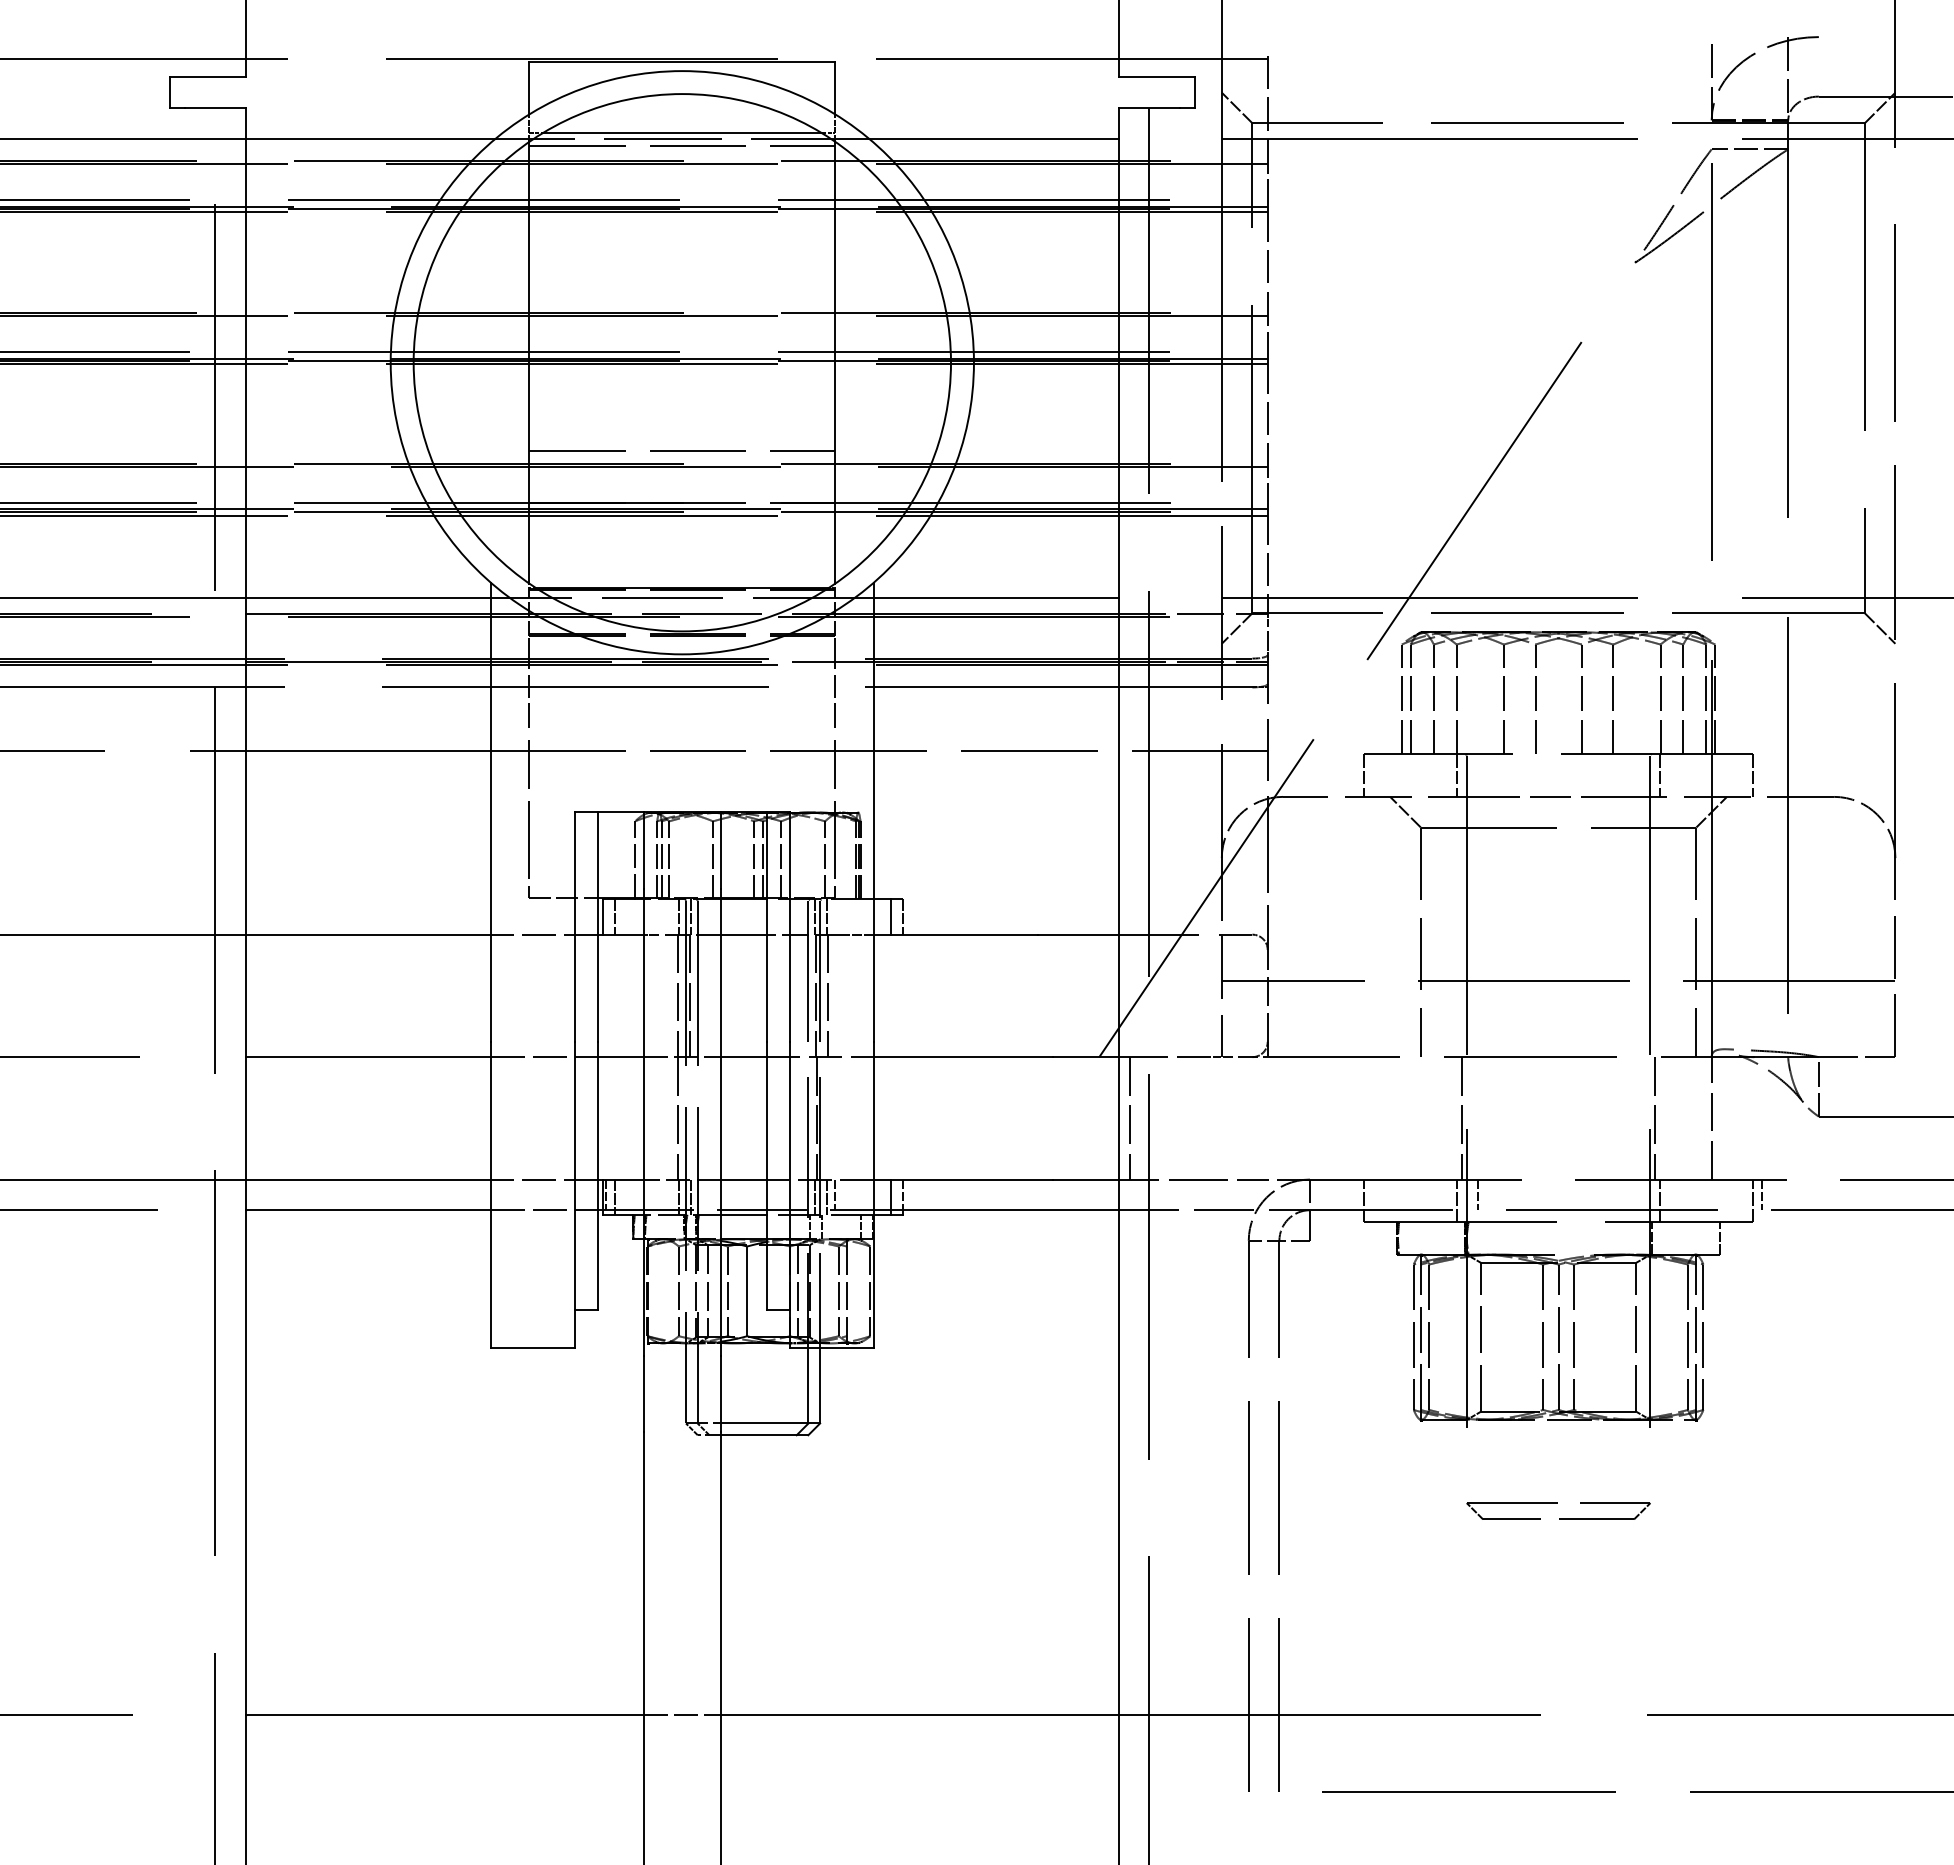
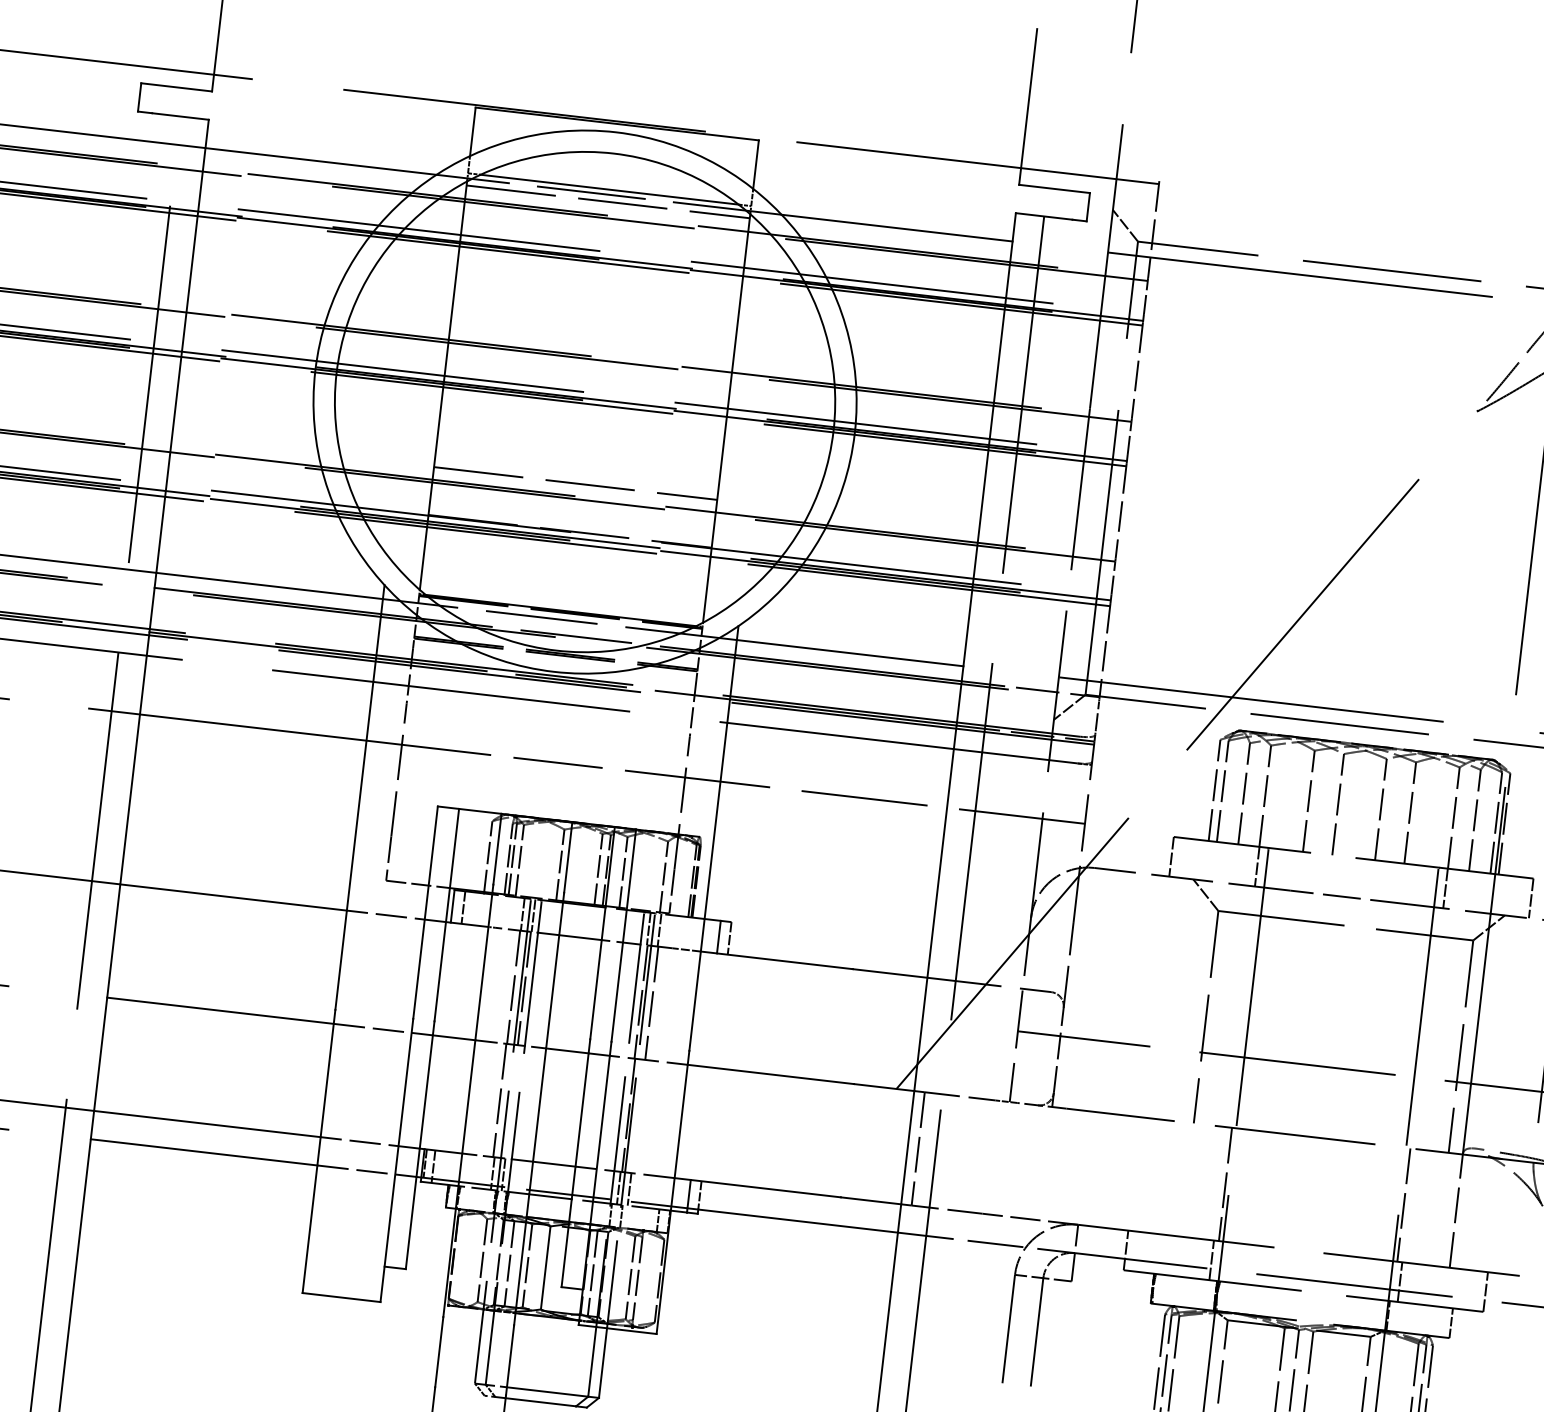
line: (835, 1194) -> (637, 1187), removed
line: (1478, 1194) -> (1232, 1256), removed
line: (1761, 1194) -> (1494, 1286), removed

